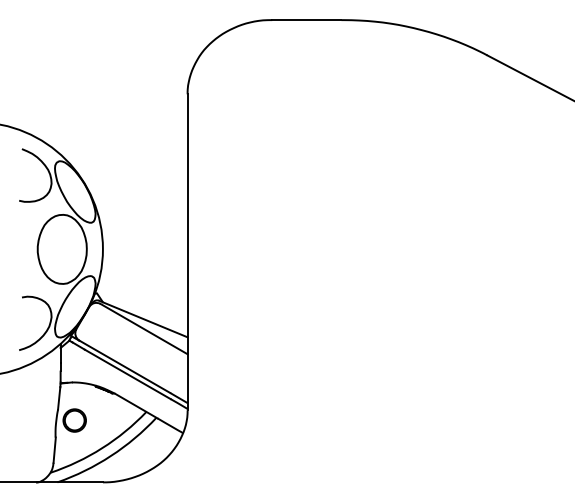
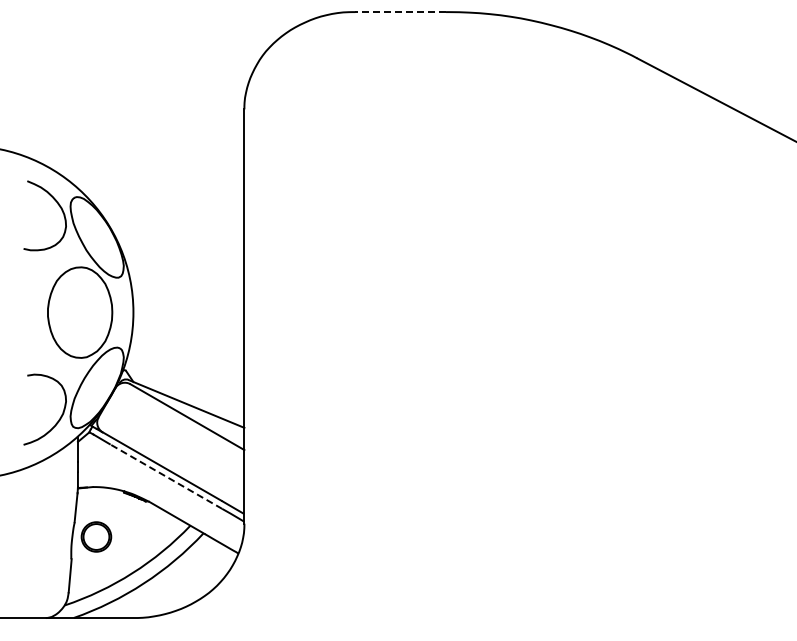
line: (306, 20) -> (400, 12), solid -> dashed
line: (128, 374) -> (166, 476), solid -> dashed

